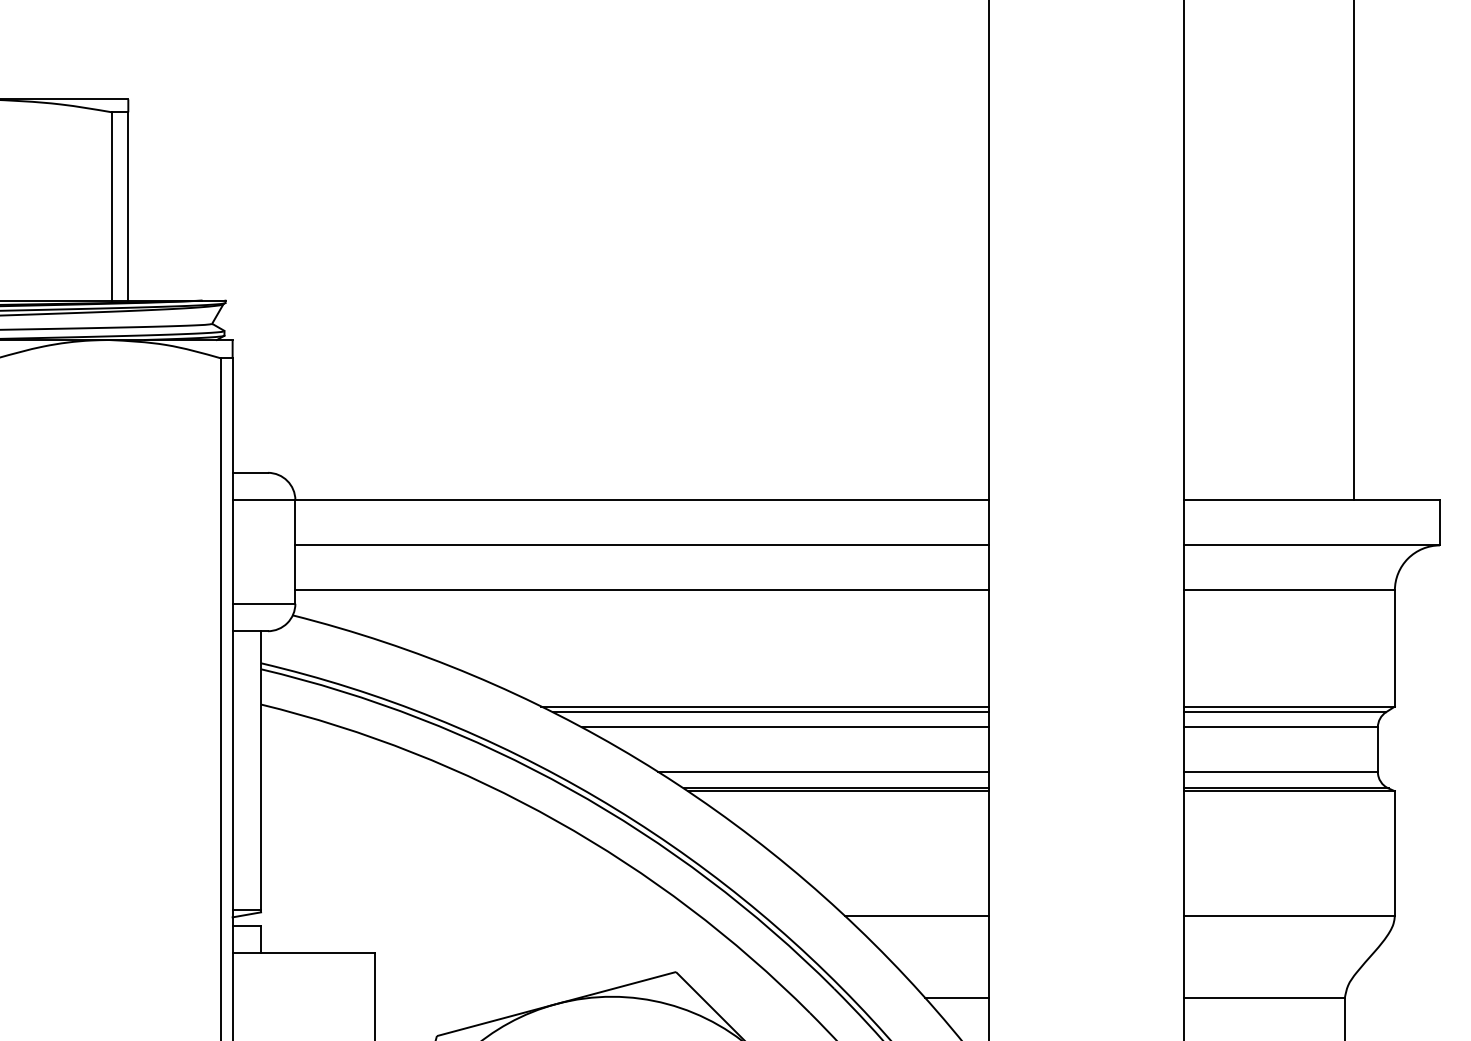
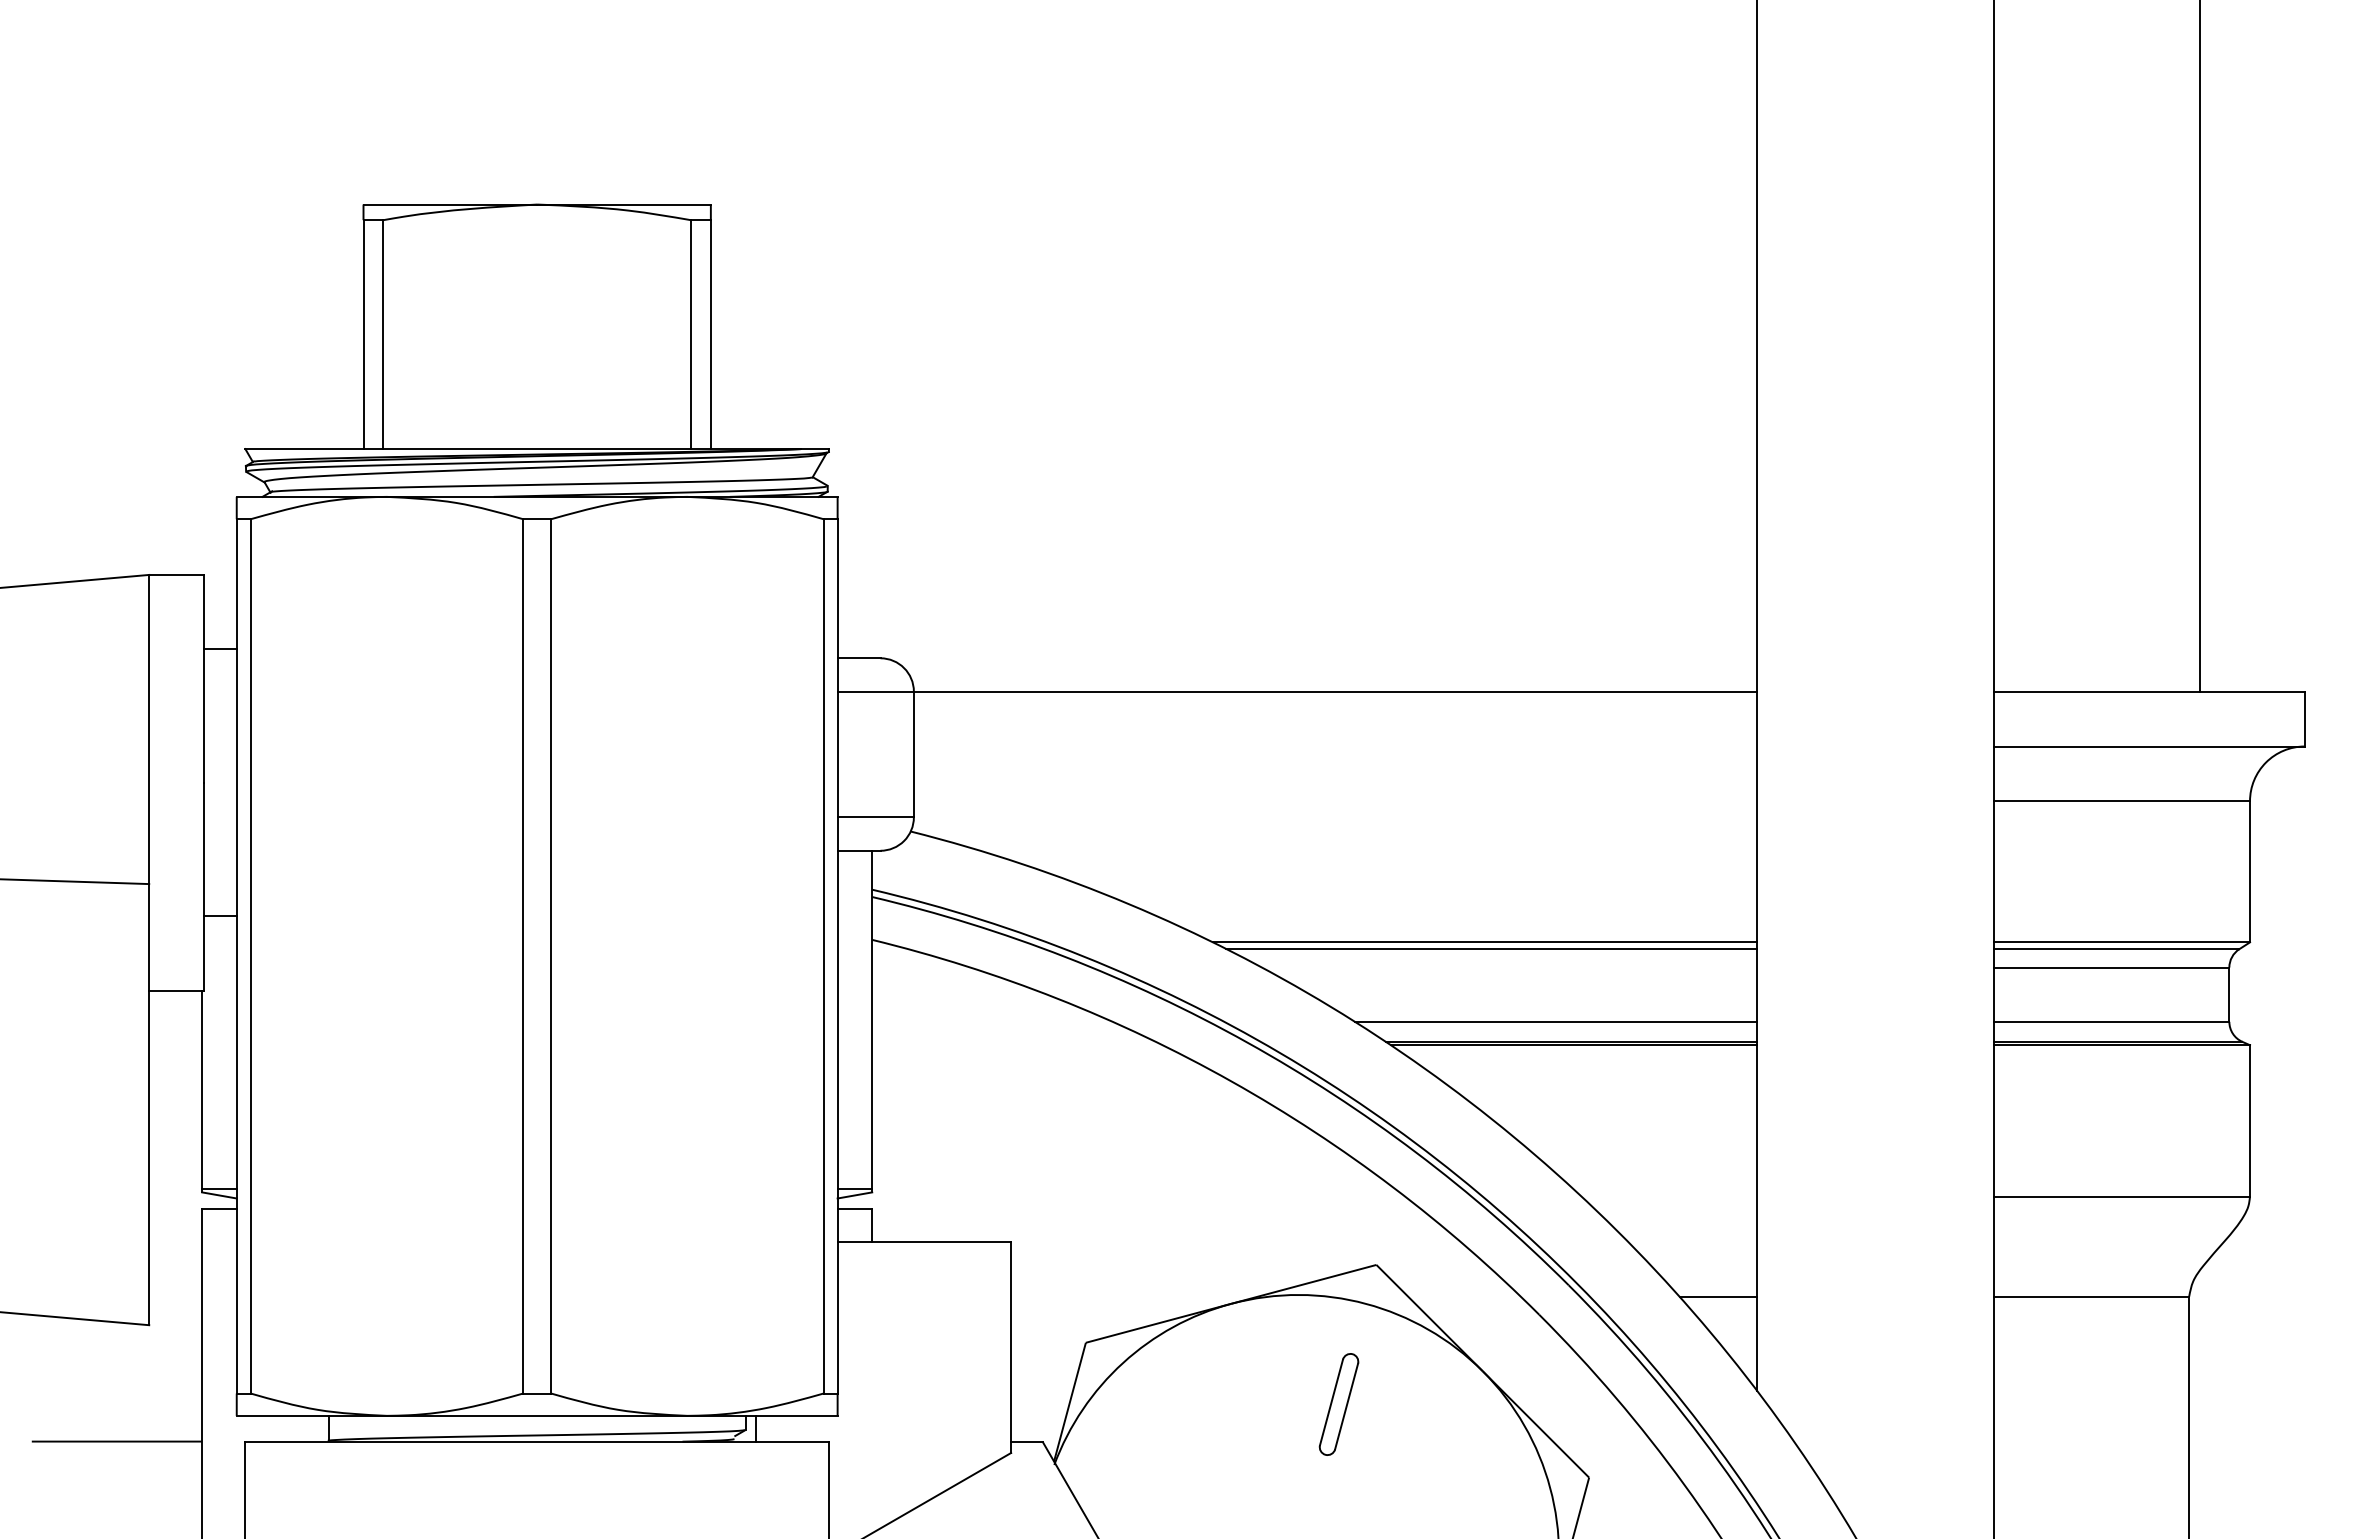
line: (642, 545) -> (1335, 746), removed
line: (642, 590) -> (1335, 801), removed
line: (785, 727) -> (1509, 967), removed
line: (917, 915) -> (1669, 1196), removed

